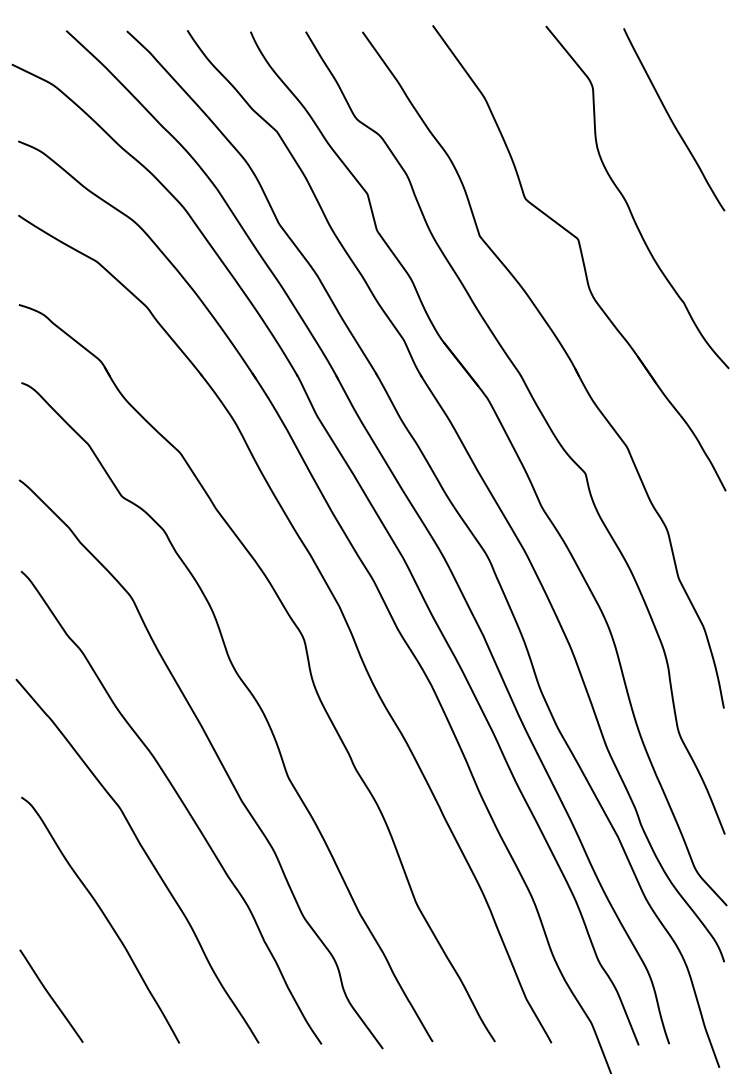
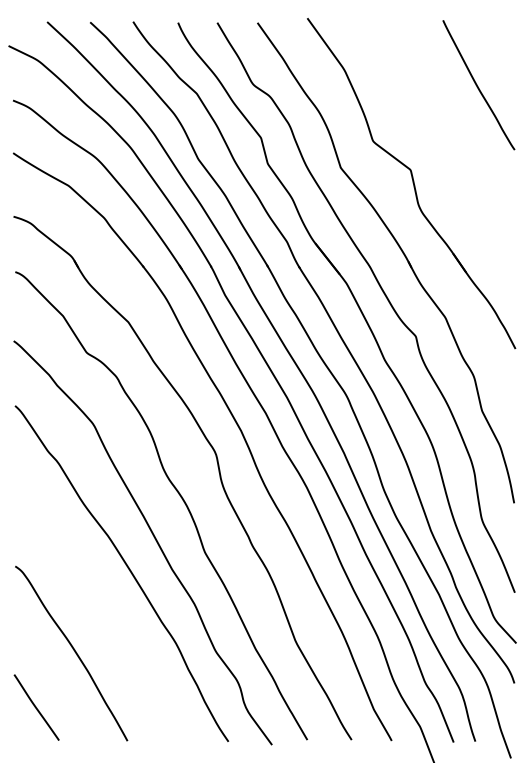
curve: (627, 202) -> (445, 143), removed
curve: (146, 856) -> (104, 608), removed

